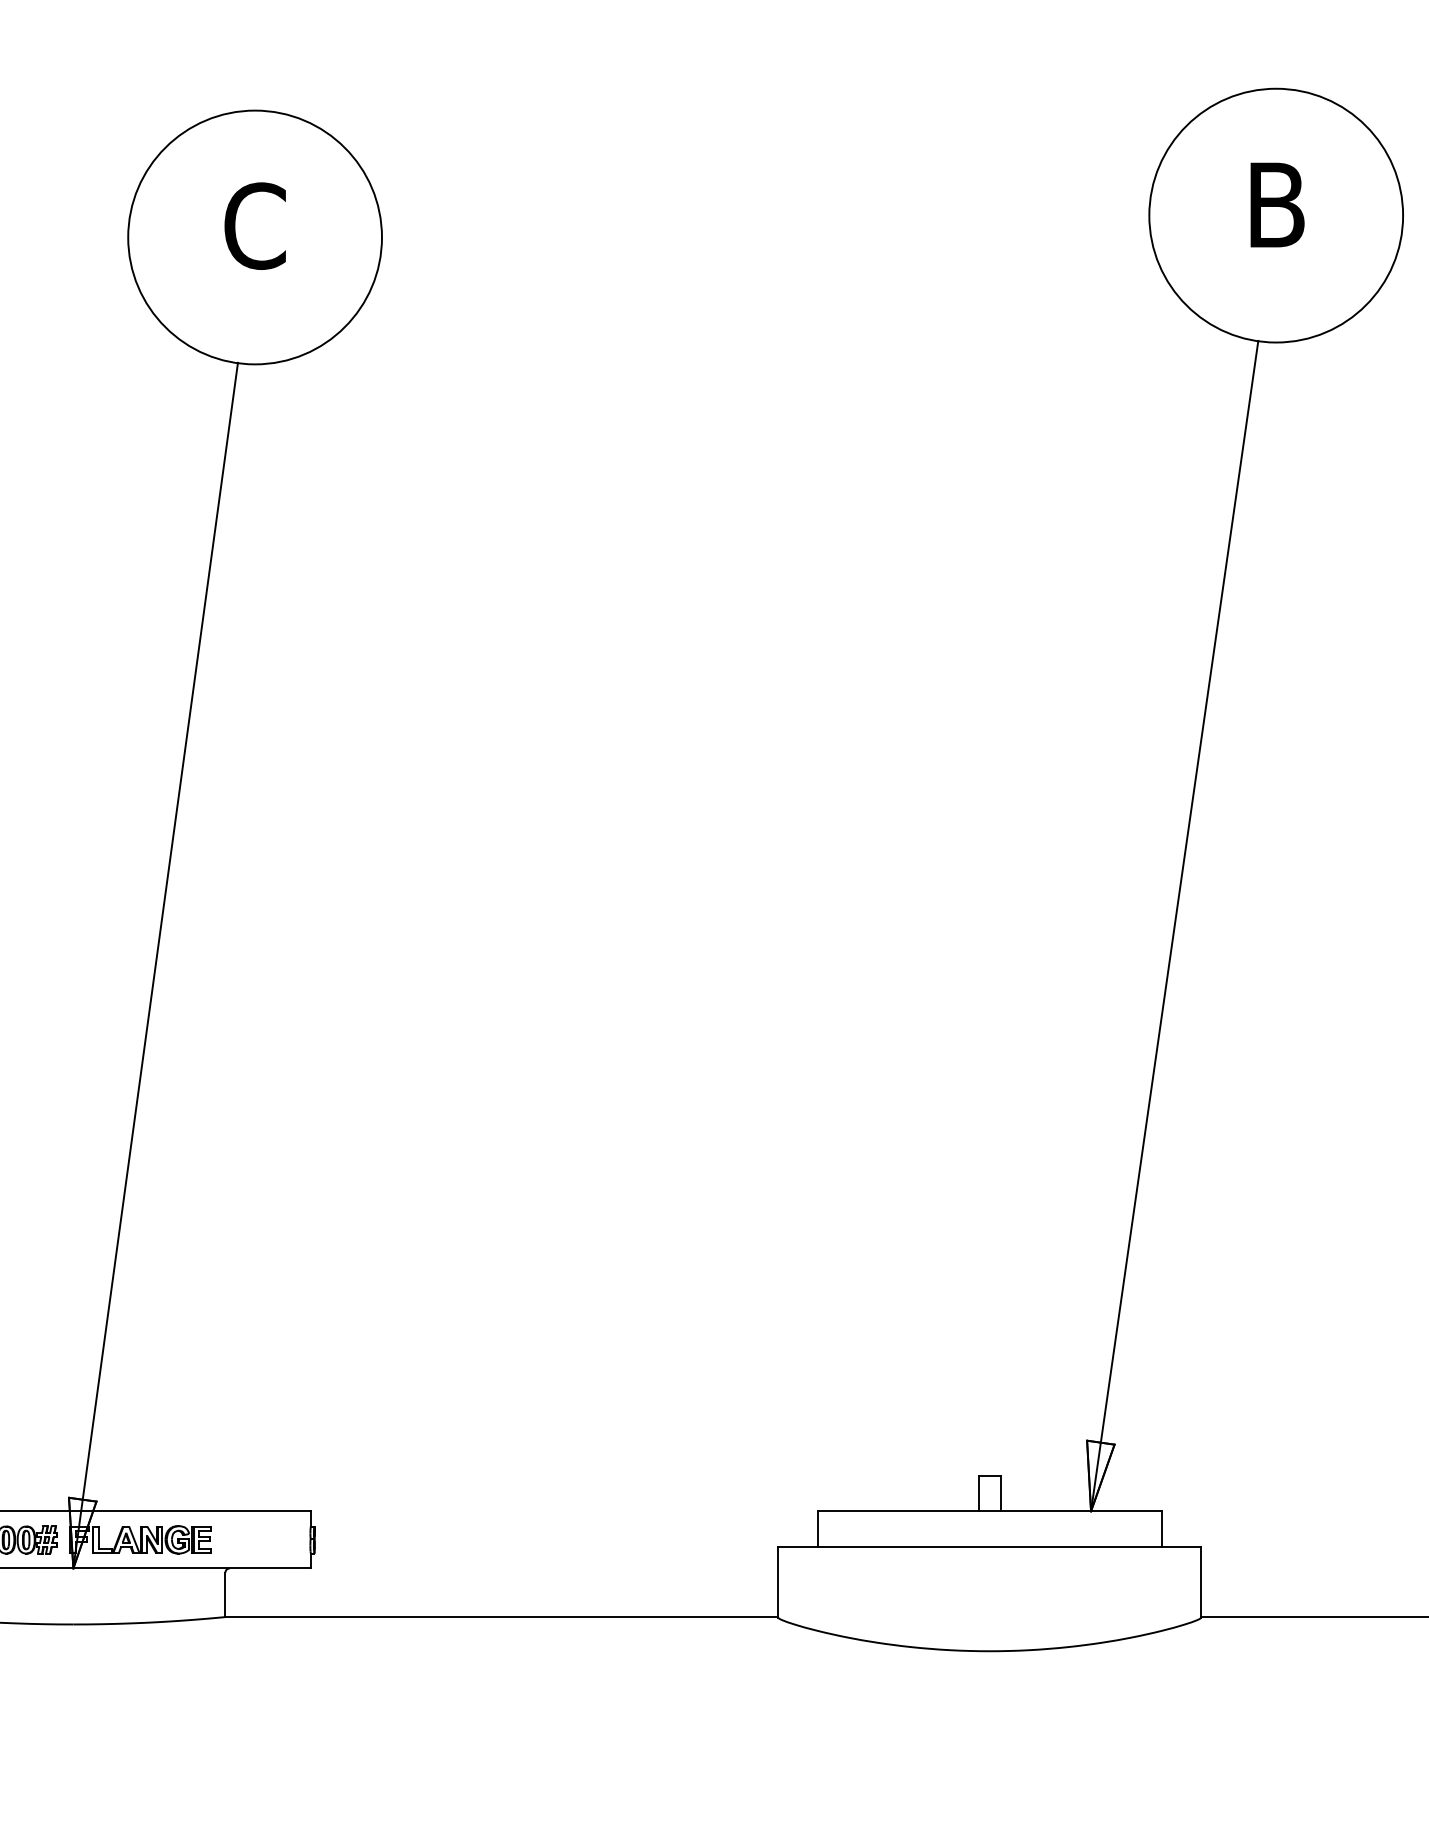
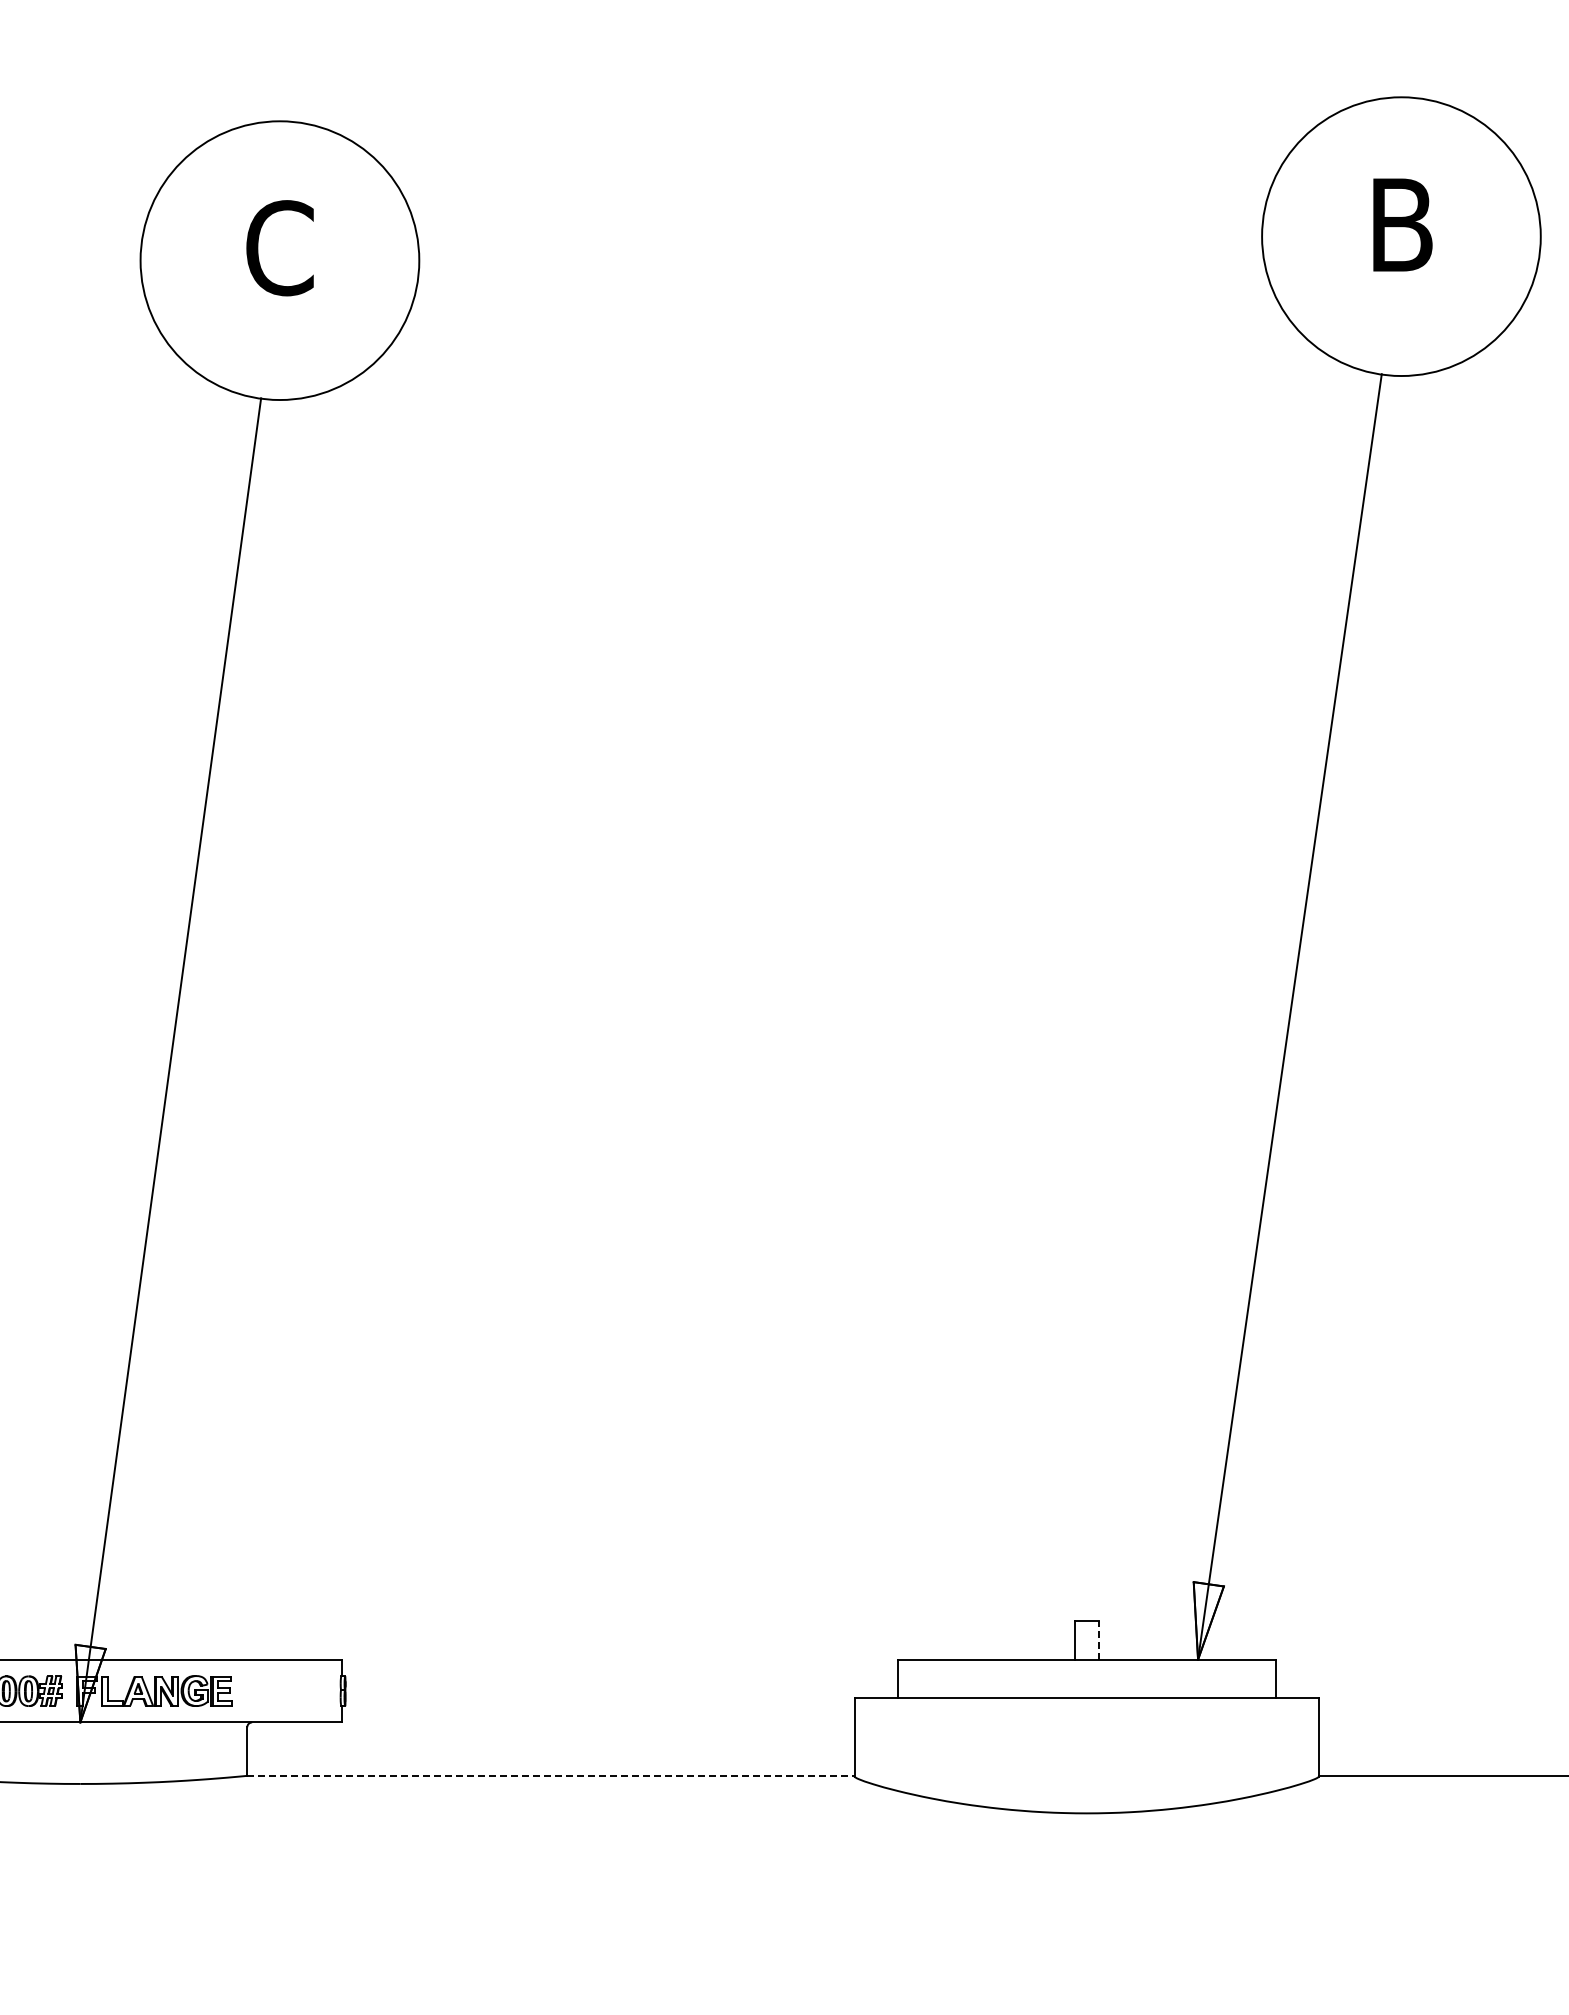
line: (1000, 1492) -> (1098, 1639), solid -> dashed
line: (501, 1616) -> (550, 1775), solid -> dashed

